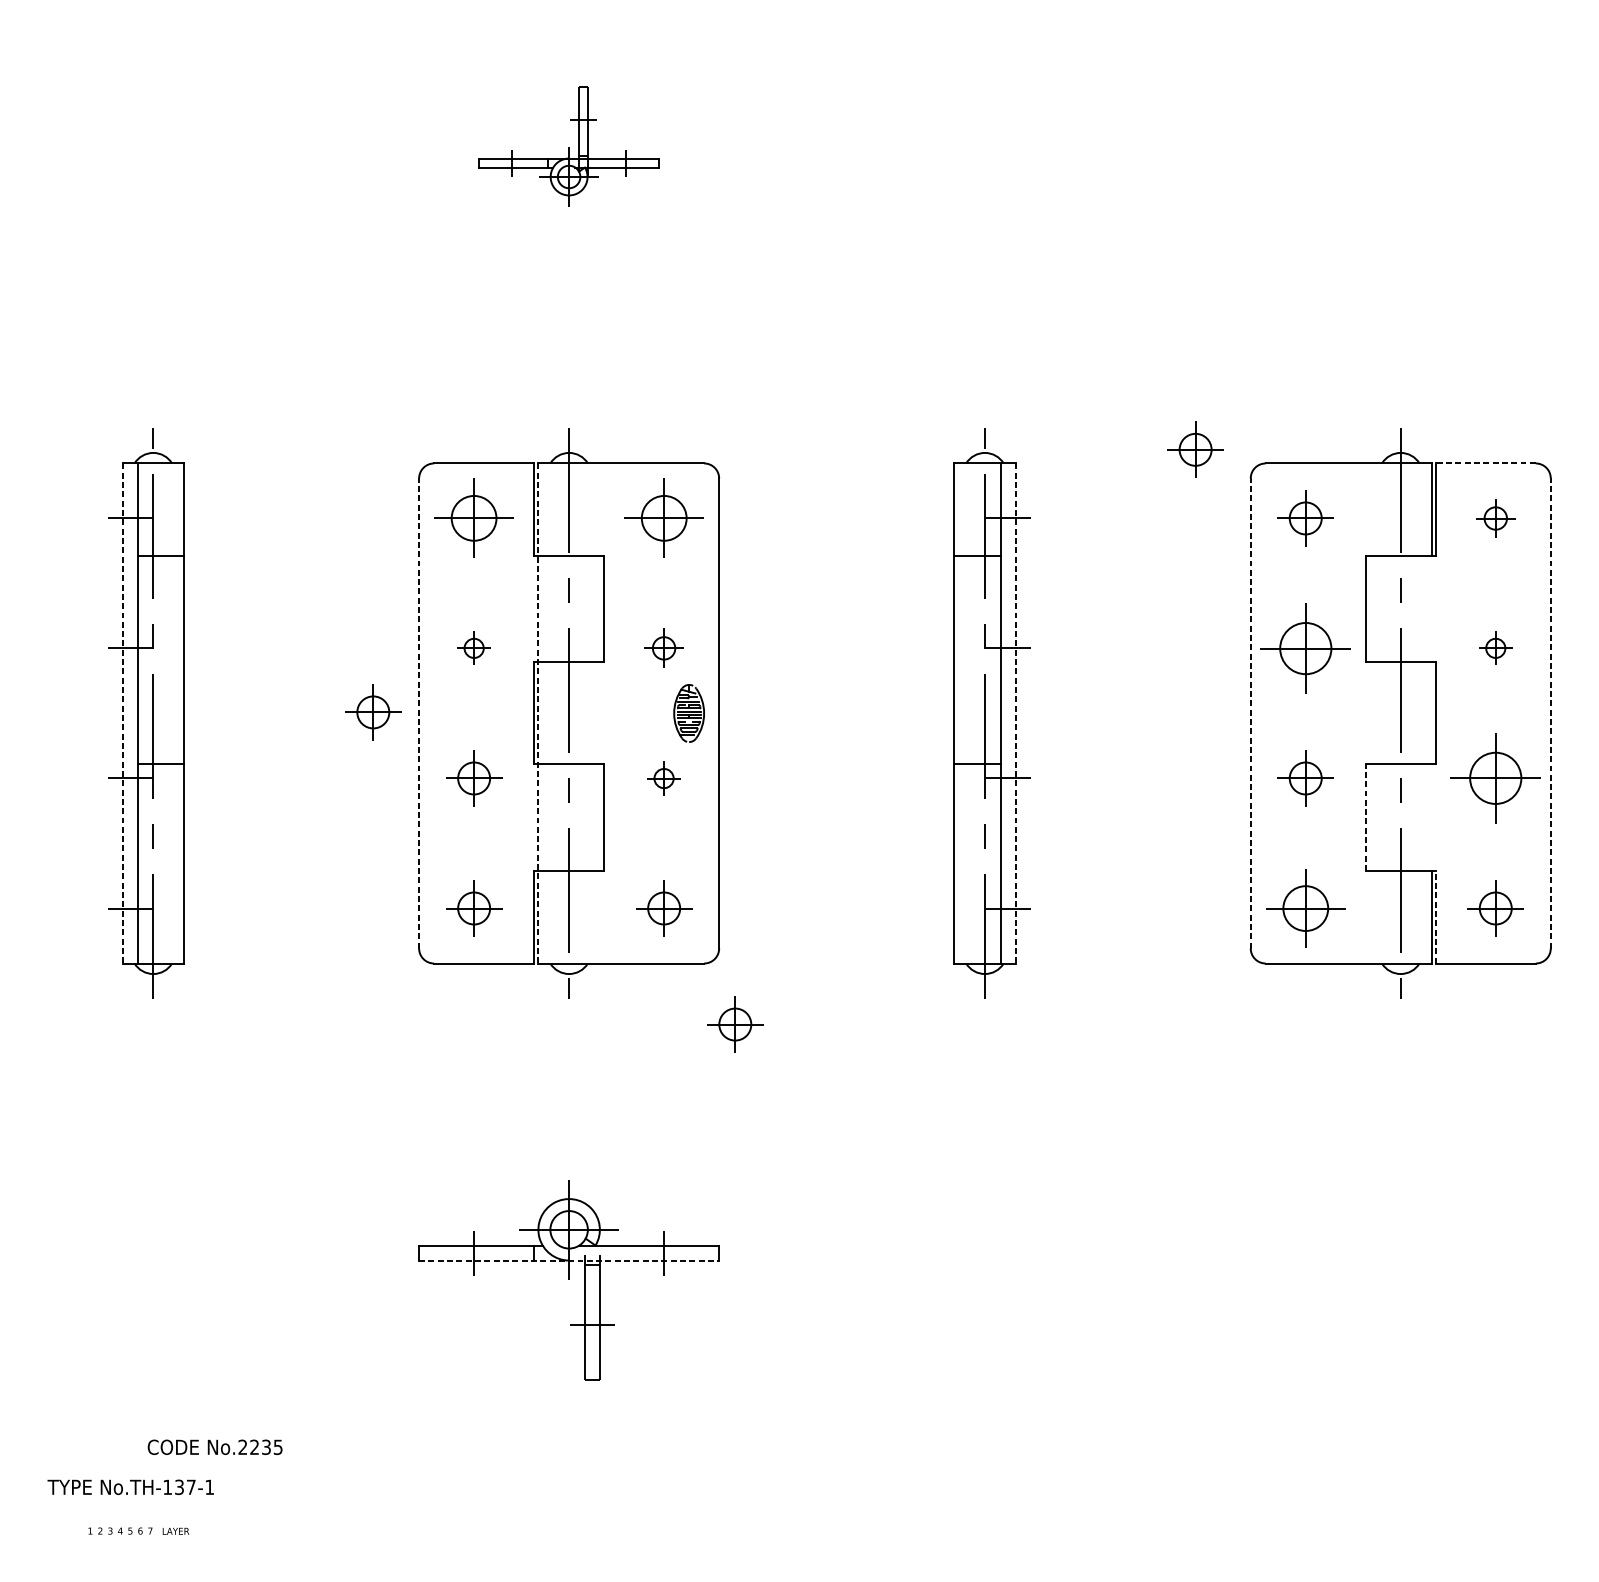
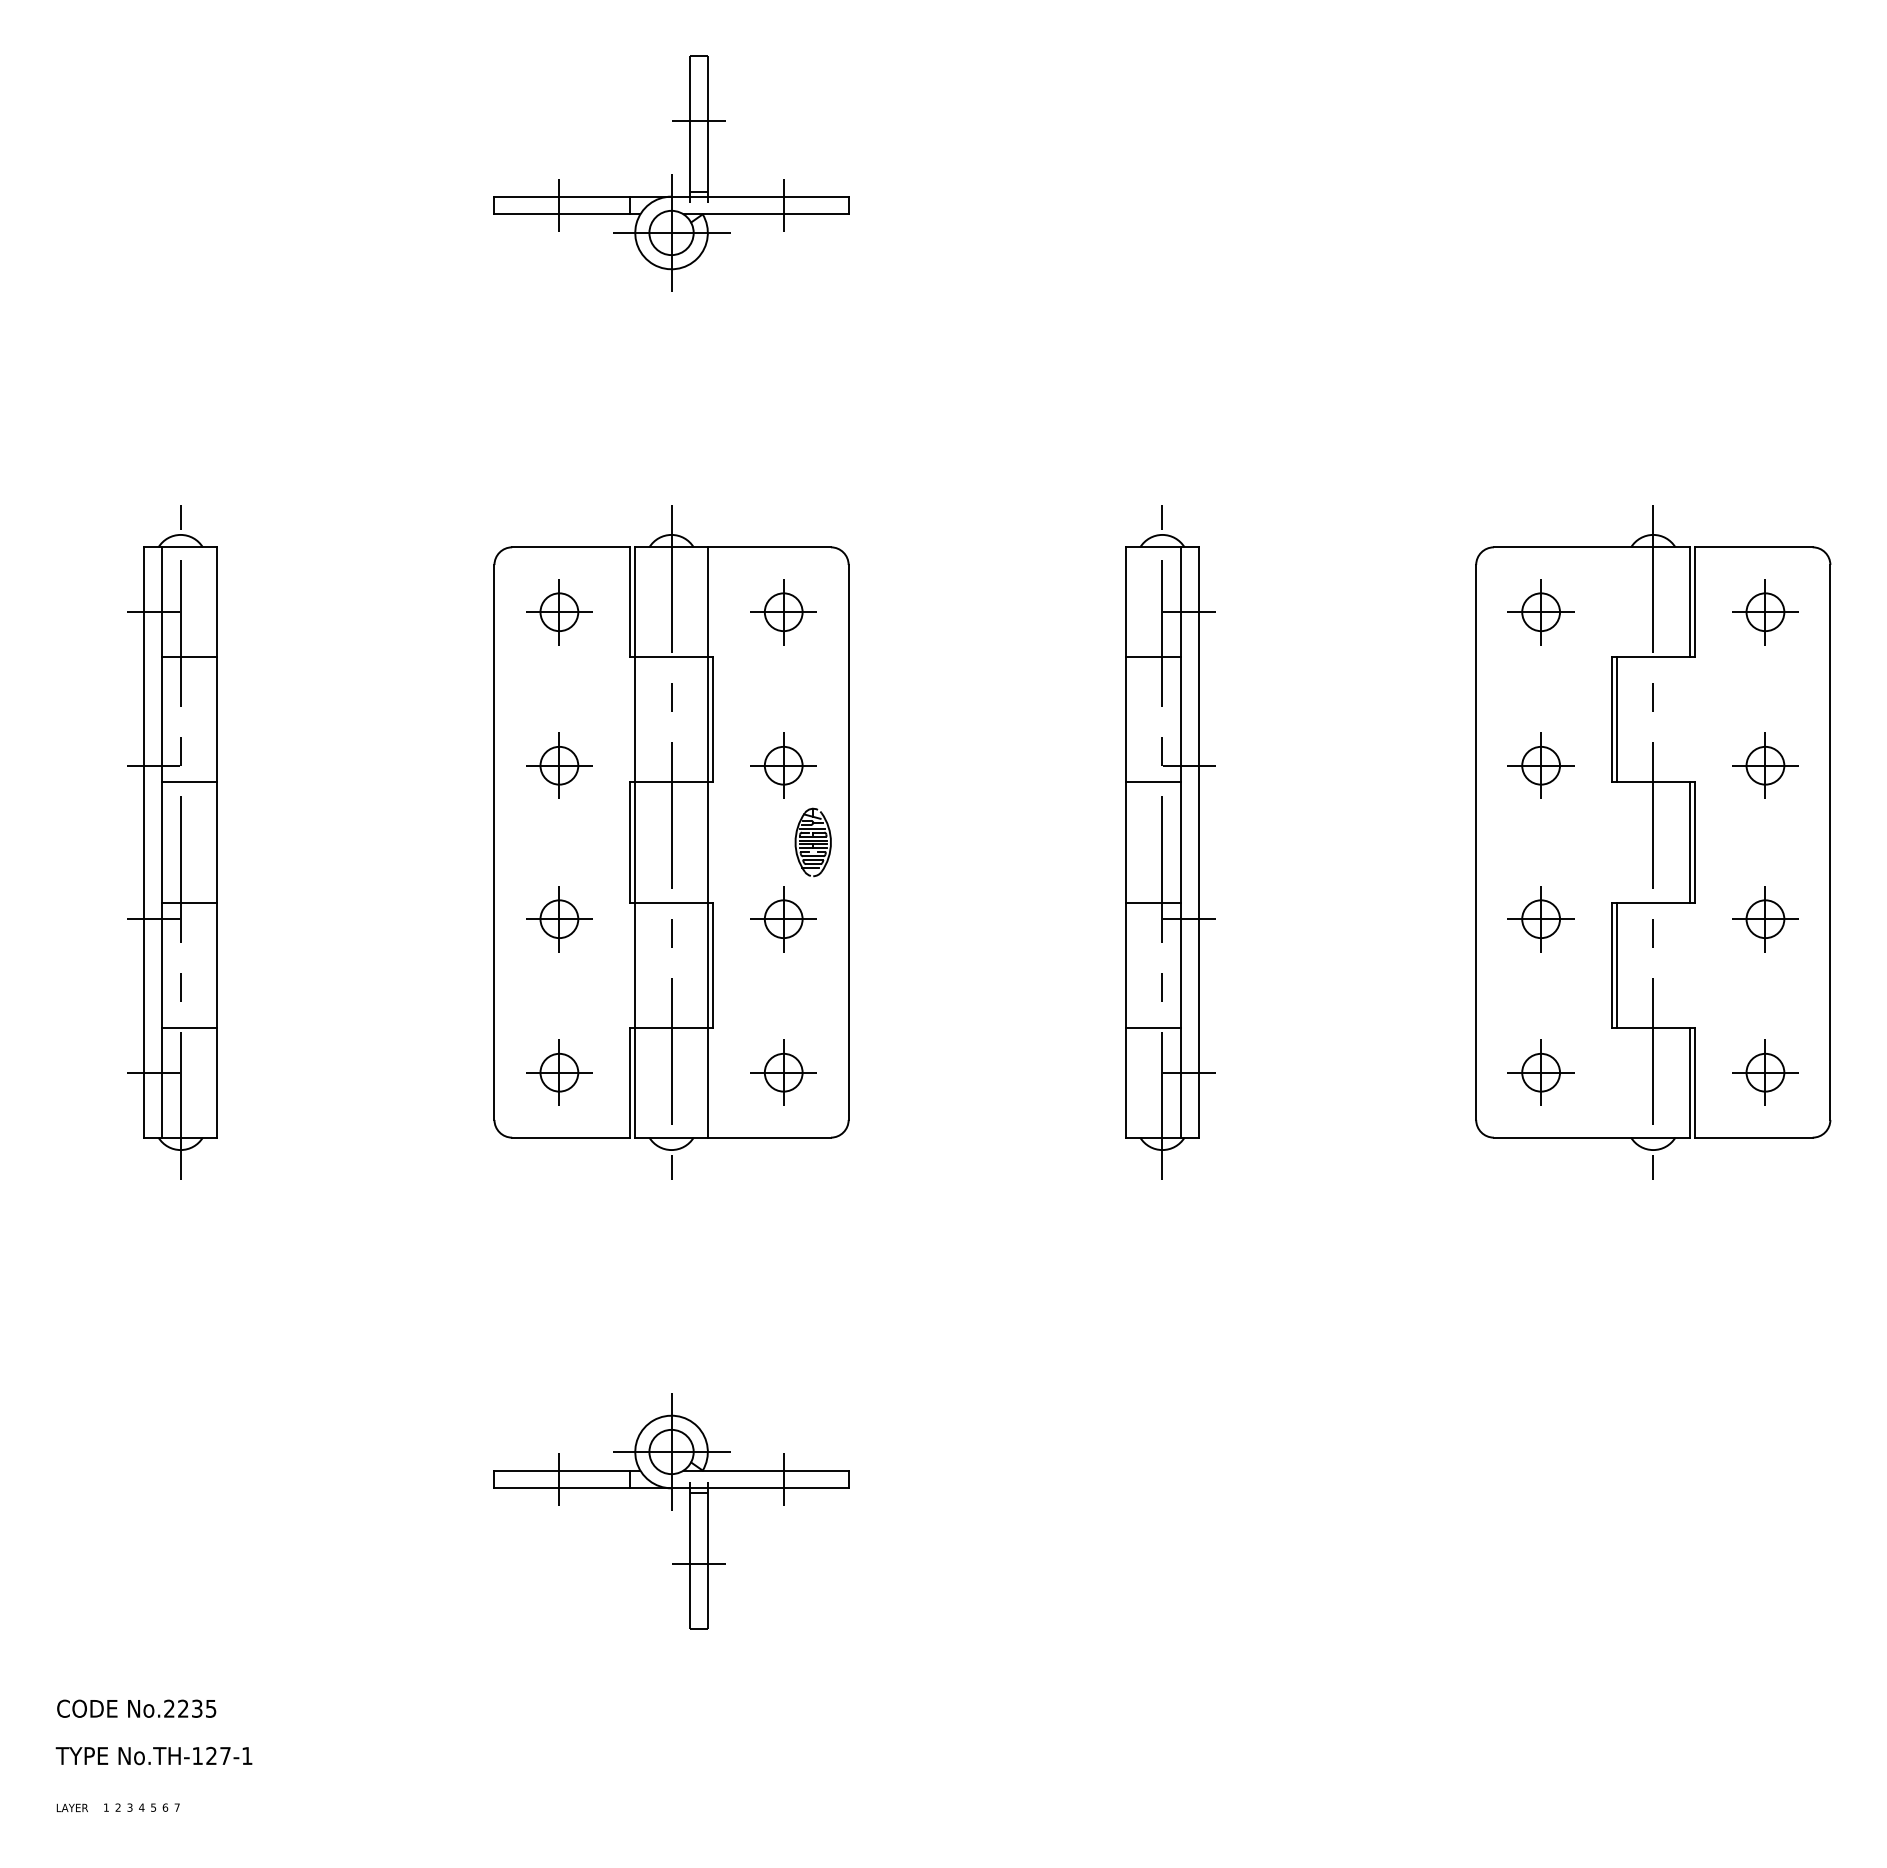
part: (569, 146) -> (671, 173), size x1.67
part: (1195, 450) -> (1410, 531), removed
line: (1485, 463) -> (1753, 547), dashed -> solid
part: (474, 518) -> (559, 612), size x0.71
part: (663, 518) -> (783, 612), size x0.71
part: (1495, 518) -> (1765, 612), size x1.43
line: (1369, 609) -> (1616, 719), added
part: (474, 648) -> (559, 765), size x1.67
part: (663, 648) -> (783, 765), size x1.43
part: (1305, 648) -> (1540, 765), size x0.62
part: (1495, 648) -> (1765, 765), size x1.67
line: (160, 662) -> (189, 782), added
line: (977, 662) -> (1153, 782), added
part: (373, 712) -> (440, 841), removed
line: (419, 712) -> (494, 841), dashed -> solid
line: (1251, 712) -> (1476, 841), dashed -> solid
line: (1550, 712) -> (1830, 841), dashed -> solid
line: (122, 713) -> (144, 842), dashed -> solid
line: (538, 713) -> (635, 842), dashed -> solid
line: (599, 713) -> (707, 842), added
line: (1015, 713) -> (1198, 842), dashed -> solid
line: (1431, 713) -> (1689, 842), added
part: (663, 778) -> (783, 919), size x1.67
part: (1495, 778) -> (1765, 919), size x0.62
line: (1365, 817) -> (1611, 965), dashed -> solid
line: (1369, 817) -> (1616, 965), added
line: (160, 871) -> (189, 1028), added
line: (977, 871) -> (1153, 1028), added
part: (1305, 908) -> (1540, 1072), size x0.71
line: (1435, 917) -> (1694, 1083), dashed -> solid
part: (735, 1024) -> (867, 1209), removed
line: (569, 1260) -> (672, 1488), dashed -> solid
text: (215, 1447) -> (136, 1708), moved
text: (179, 1487) -> (211, 1756), No.TH-137-1 -> No.TH-127-1
text: (175, 1530) -> (71, 1807), moved

